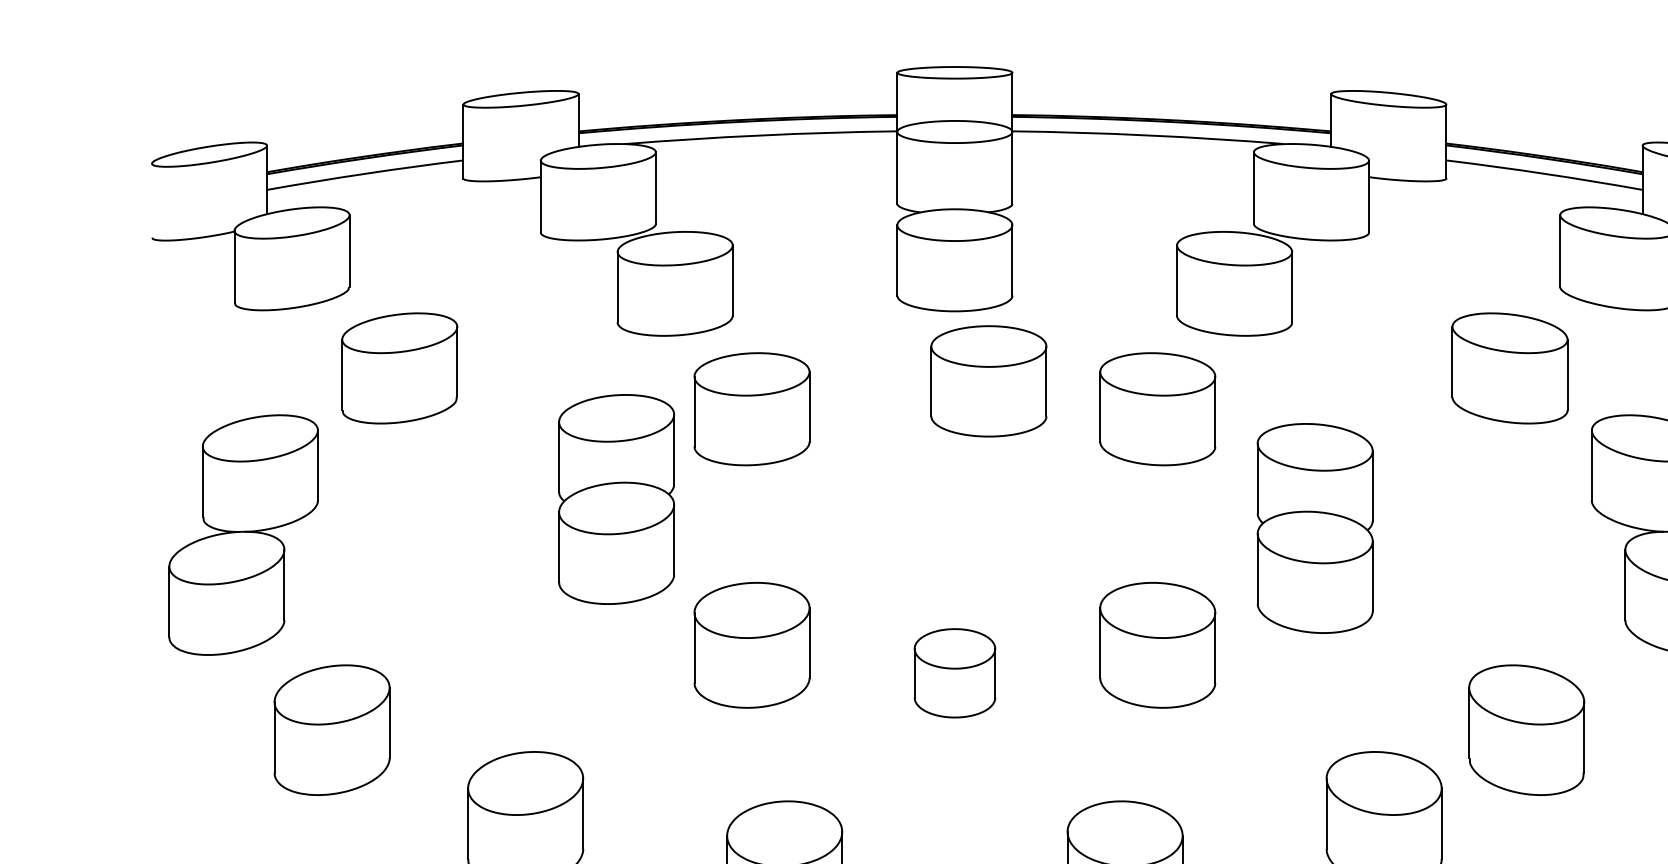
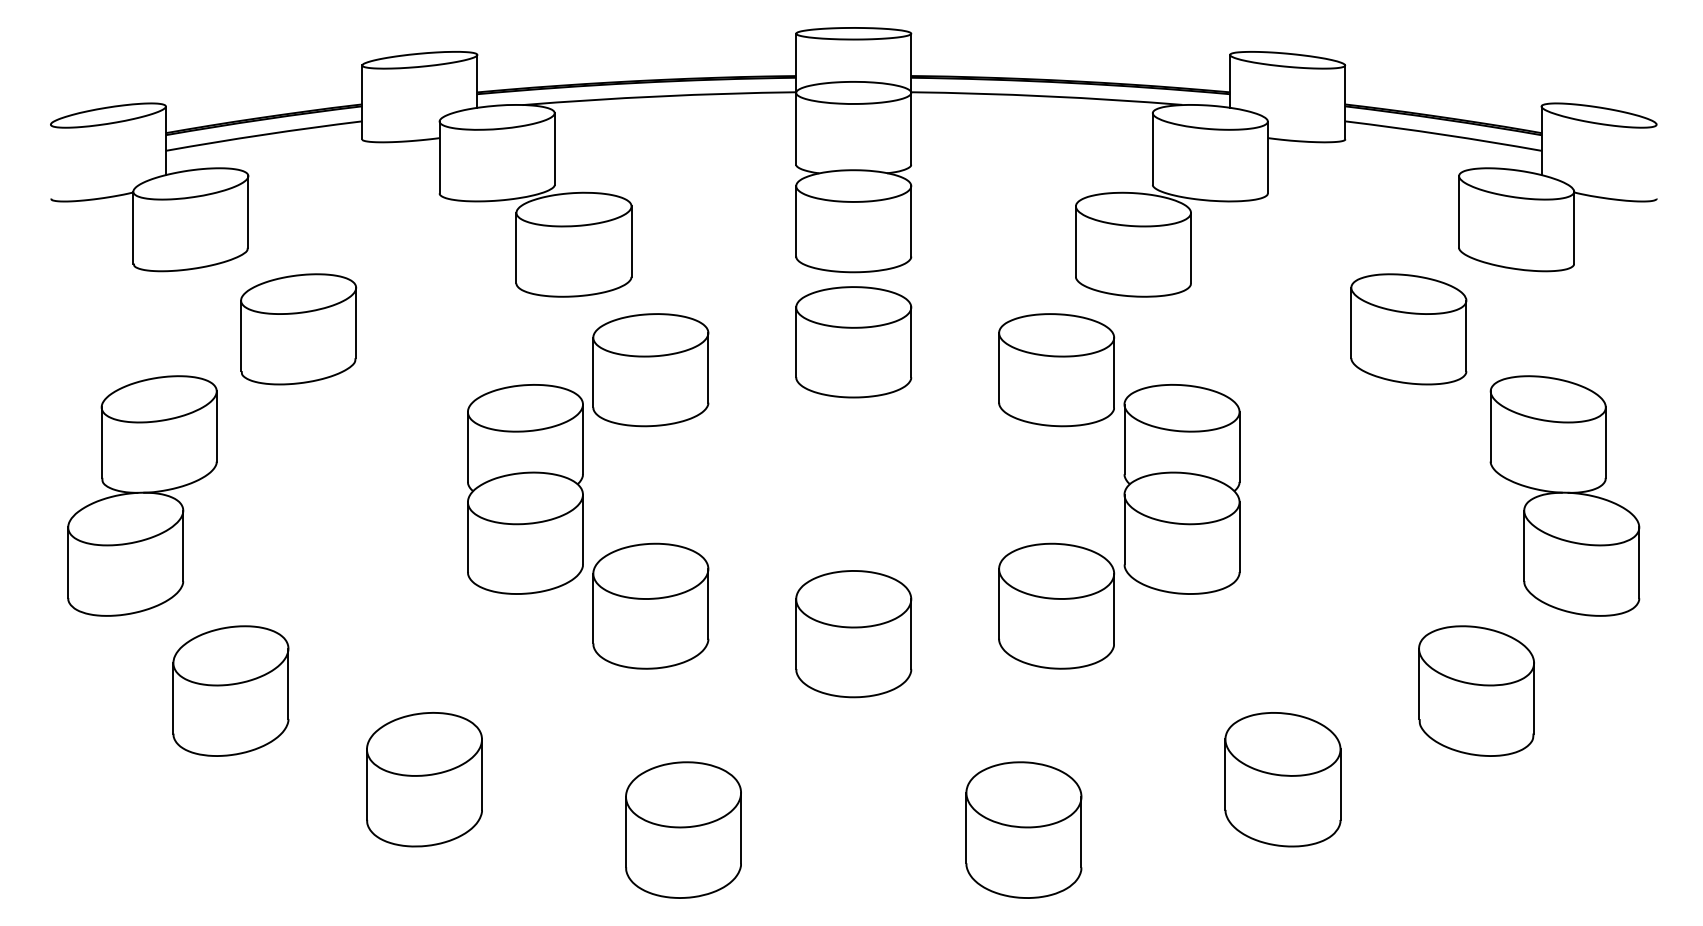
part: (988, 381) -> (853, 342), moved
part: (616, 499) -> (525, 489), moved
part: (1314, 528) -> (1181, 489), moved
part: (954, 673) -> (853, 634), size x1.43
part: (1526, 729) -> (1476, 690), moved

